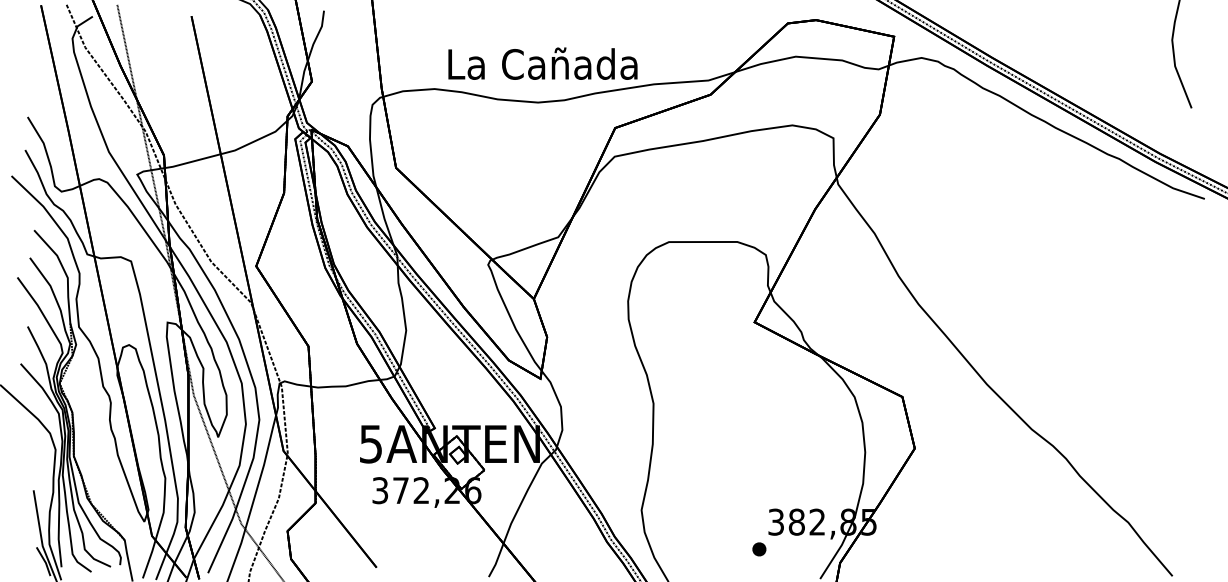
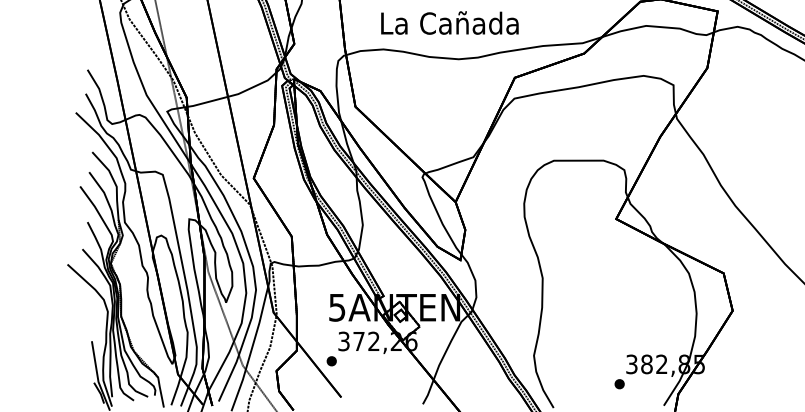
text: (542, 63) -> (449, 22), moved
part: (363, 517) -> (331, 361), added

